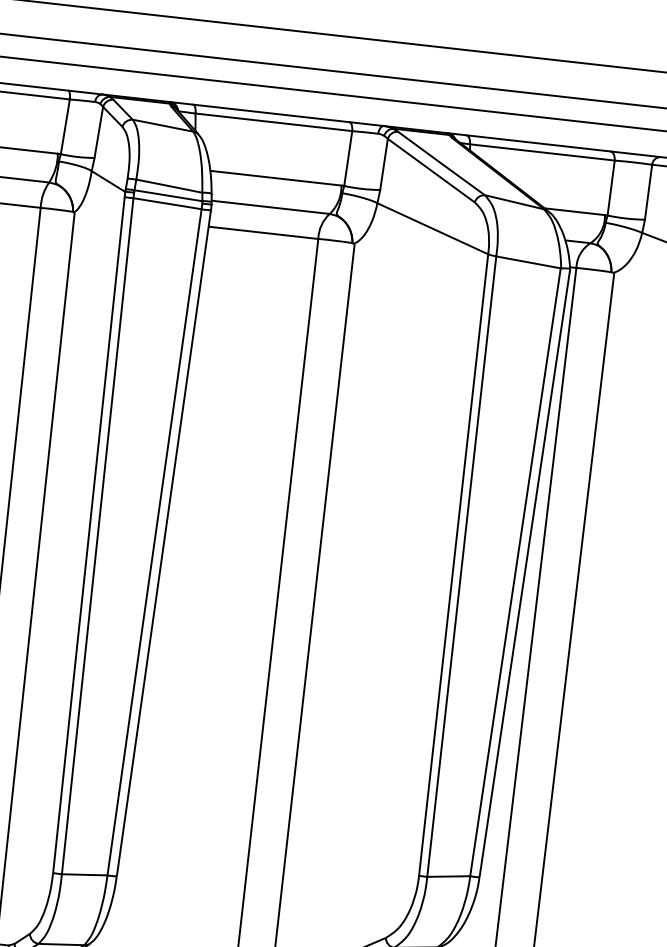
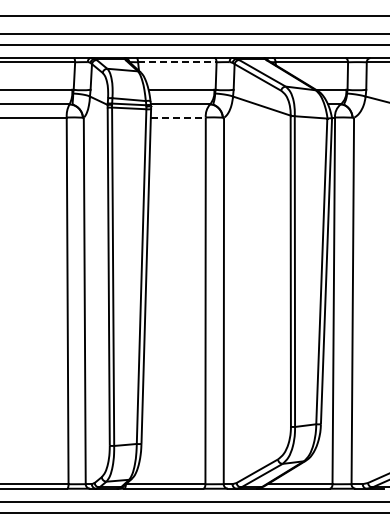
line: (274, 122) -> (177, 62), solid -> dashed
line: (263, 232) -> (178, 117), solid -> dashed

